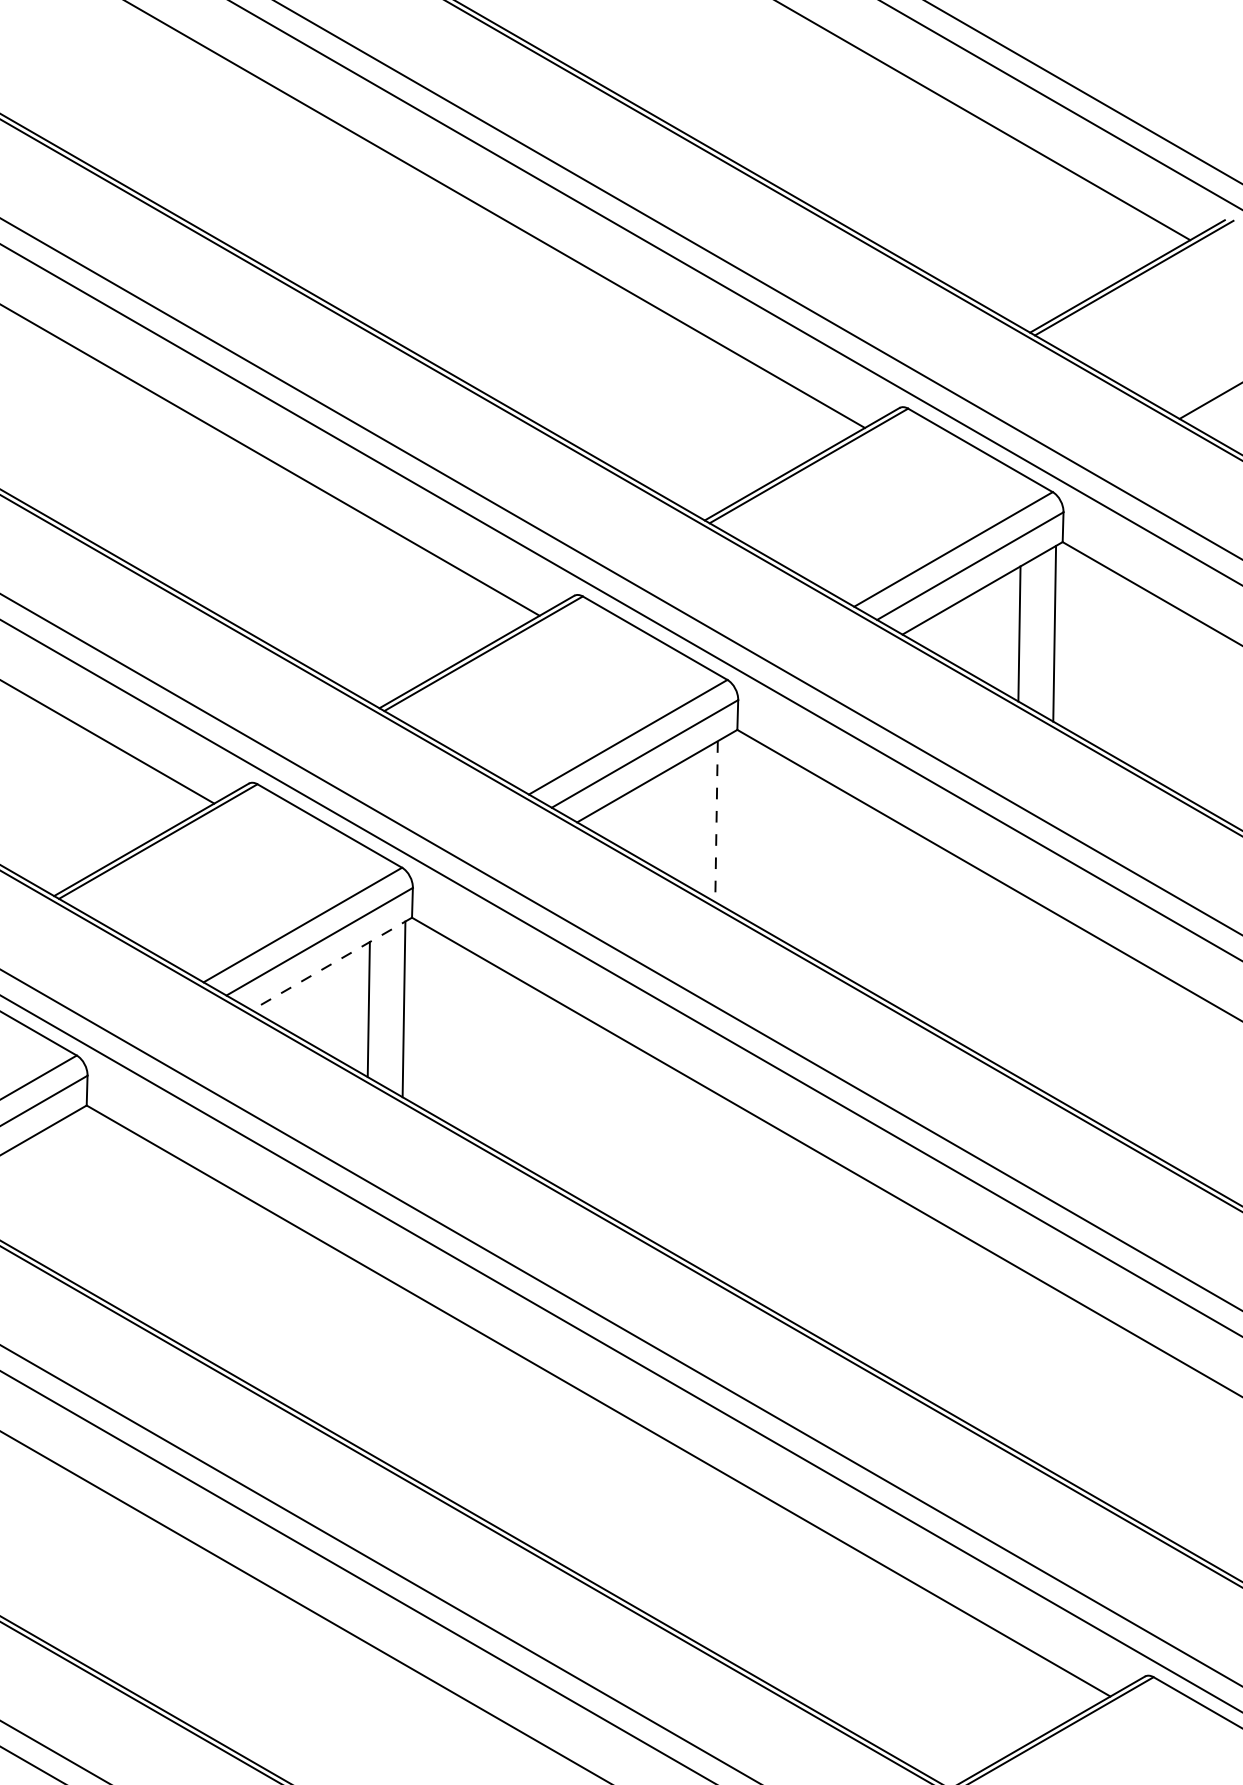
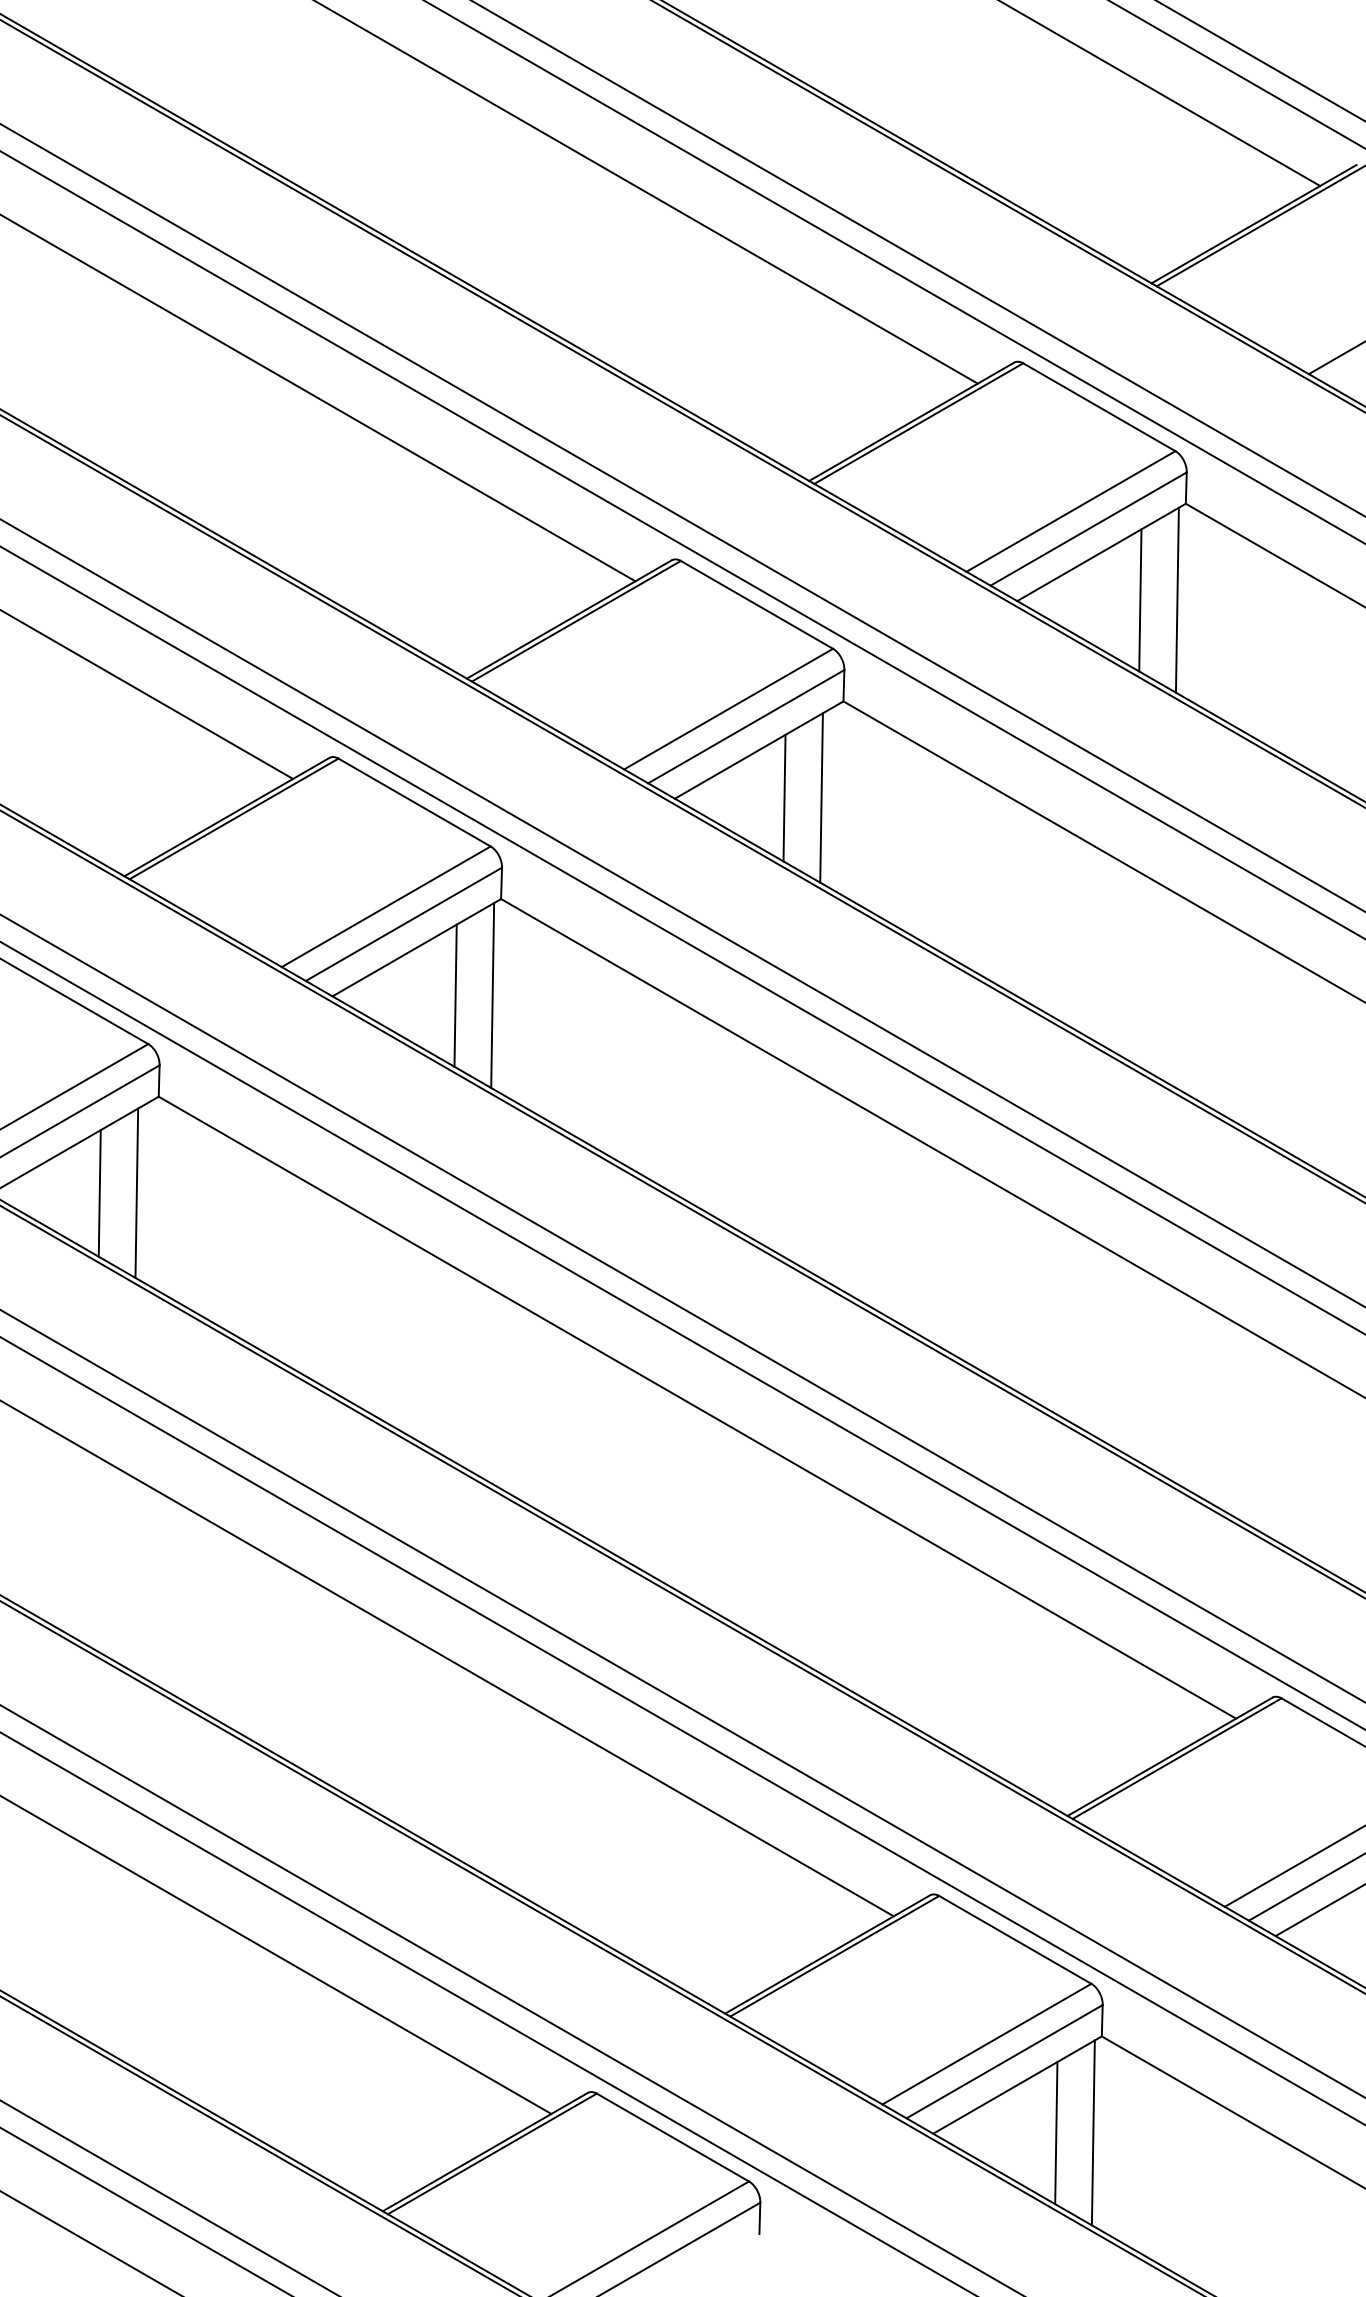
line: (681, 821) -> (784, 797), added
line: (716, 821) -> (821, 797), dashed -> solid
line: (331, 963) -> (416, 947), dashed -> solid
line: (65, 1196) -> (136, 1192), added
line: (30, 1197) -> (99, 1193), added

